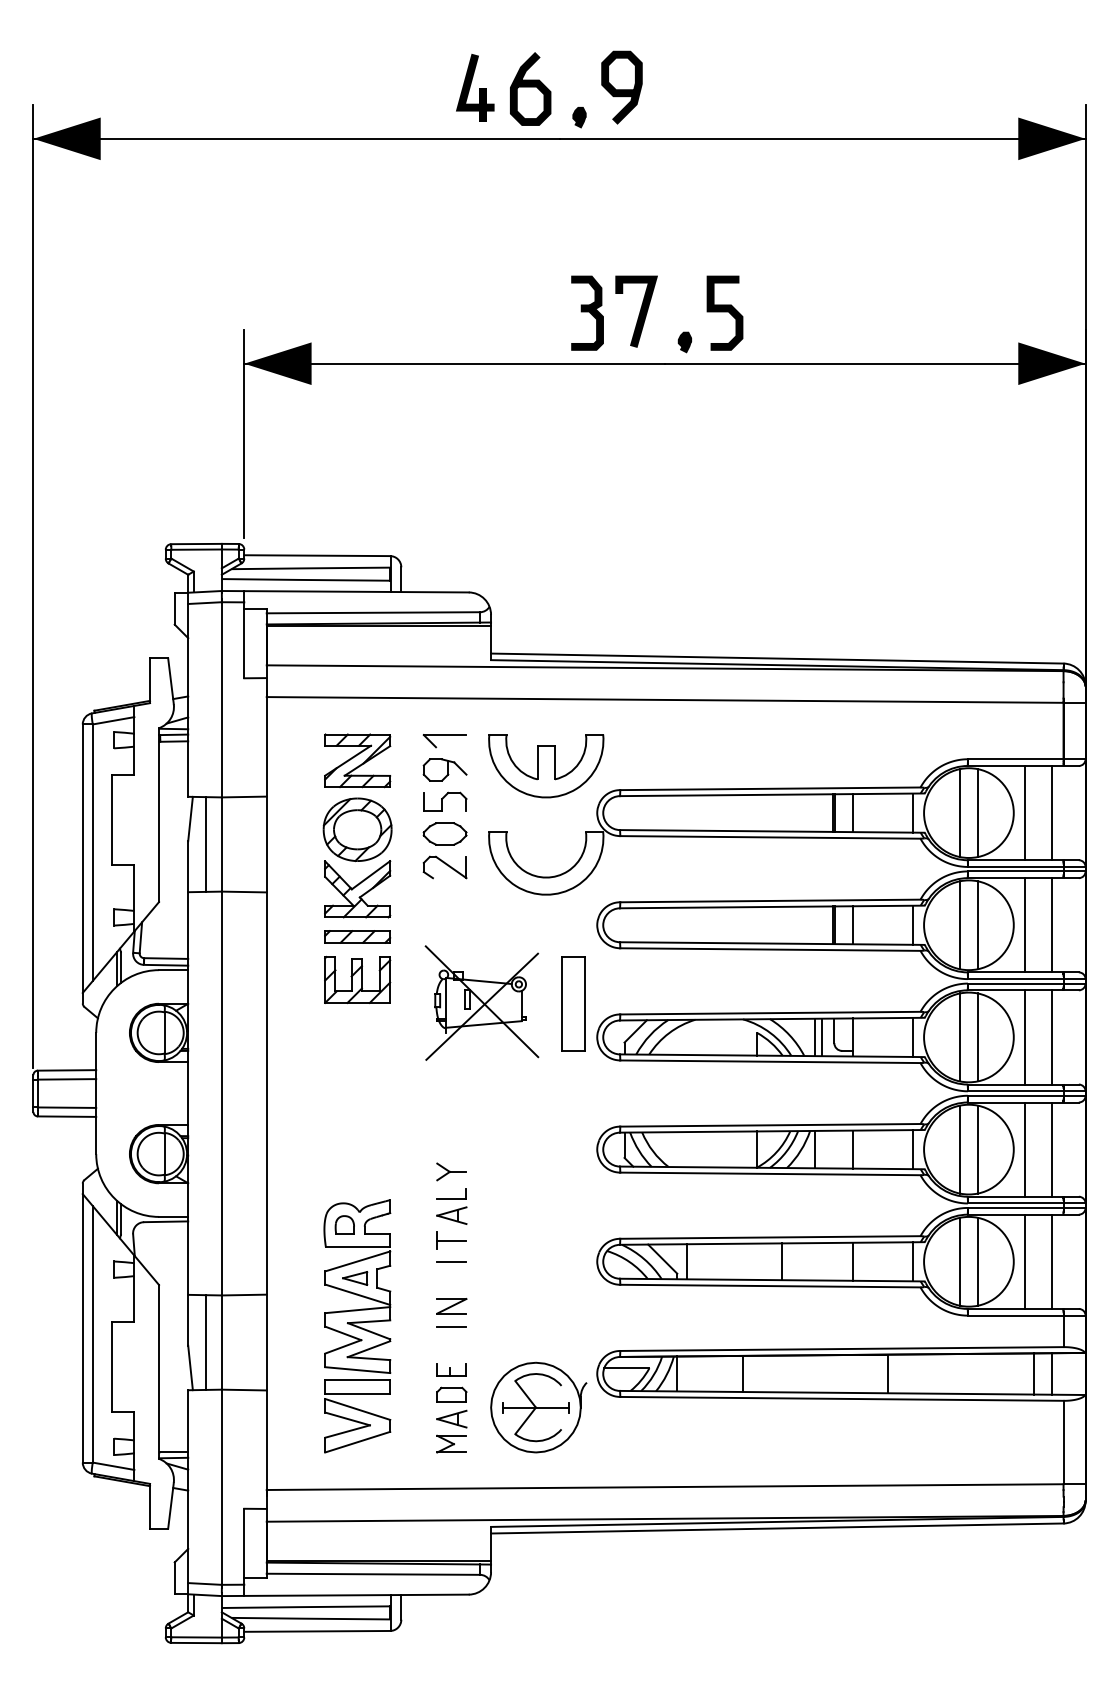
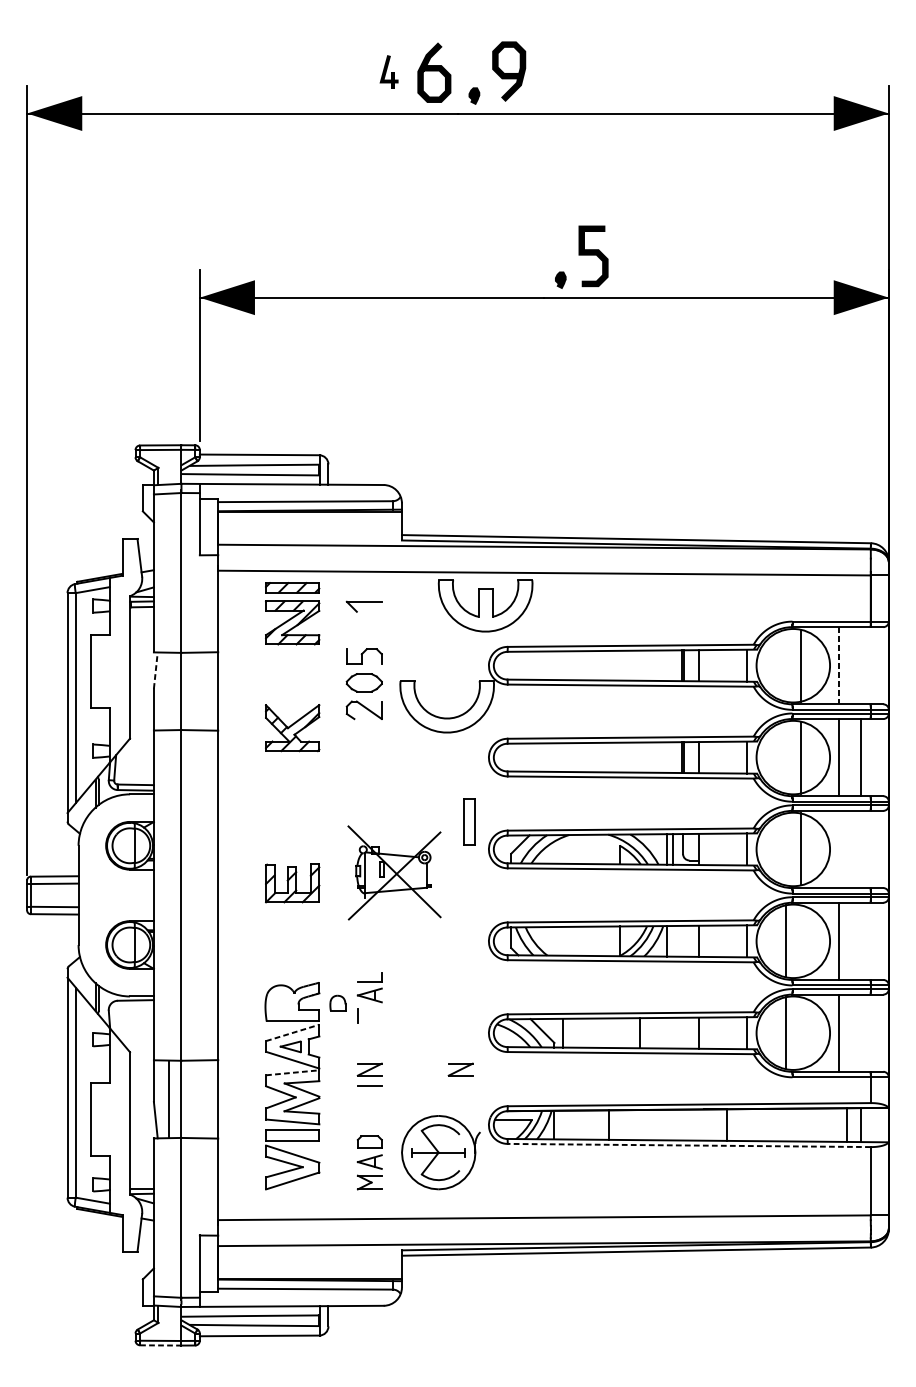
part: (475, 87) -> (389, 71), size x0.6
line: (639, 311) -> (523, 254), removed
part: (587, 312) -> (480, 255), removed
part: (546, 766) -> (485, 606), moved
part: (444, 769) -> (363, 630), removed
line: (1051, 812) -> (860, 665), removed
line: (959, 813) -> (785, 666), removed
line: (1025, 813) -> (839, 666), solid -> dashed
line: (190, 818) -> (155, 670), solid -> dashed
part: (357, 829) -> (292, 679), removed
line: (206, 844) -> (168, 691), removed
line: (959, 925) -> (785, 757), removed
part: (357, 936) -> (292, 587), moved
part: (357, 979) -> (292, 883), moved
part: (481, 1002) -> (394, 872), moved
part: (573, 1003) -> (469, 821), size x0.6
line: (959, 1037) -> (785, 849), removed
line: (1025, 1037) -> (839, 849), removed
line: (1051, 1037) -> (860, 849), removed
line: (977, 1149) -> (800, 941), removed
line: (1051, 1149) -> (860, 941), removed
part: (451, 1171) -> (369, 959), removed
part: (344, 1224) -> (337, 1002), moved
line: (451, 1240) -> (369, 1015), removed
line: (358, 1261) -> (293, 1032), solid -> dashed
line: (977, 1261) -> (800, 1032), removed
line: (1051, 1261) -> (860, 1032), removed
line: (451, 1262) -> (369, 1033), removed
part: (562, 1306) -> (460, 1069), added
line: (357, 1310) -> (292, 1073), solid -> dashed
part: (451, 1369) -> (369, 1121), removed
line: (841, 1398) -> (688, 1145), solid -> dashed
line: (197, 1643) -> (161, 1345), solid -> dashed

